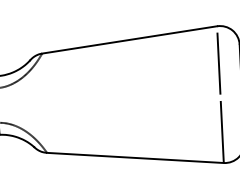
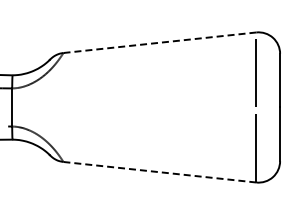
line: (129, 39) -> (159, 42), solid -> dashed
line: (135, 158) -> (160, 172), solid -> dashed

